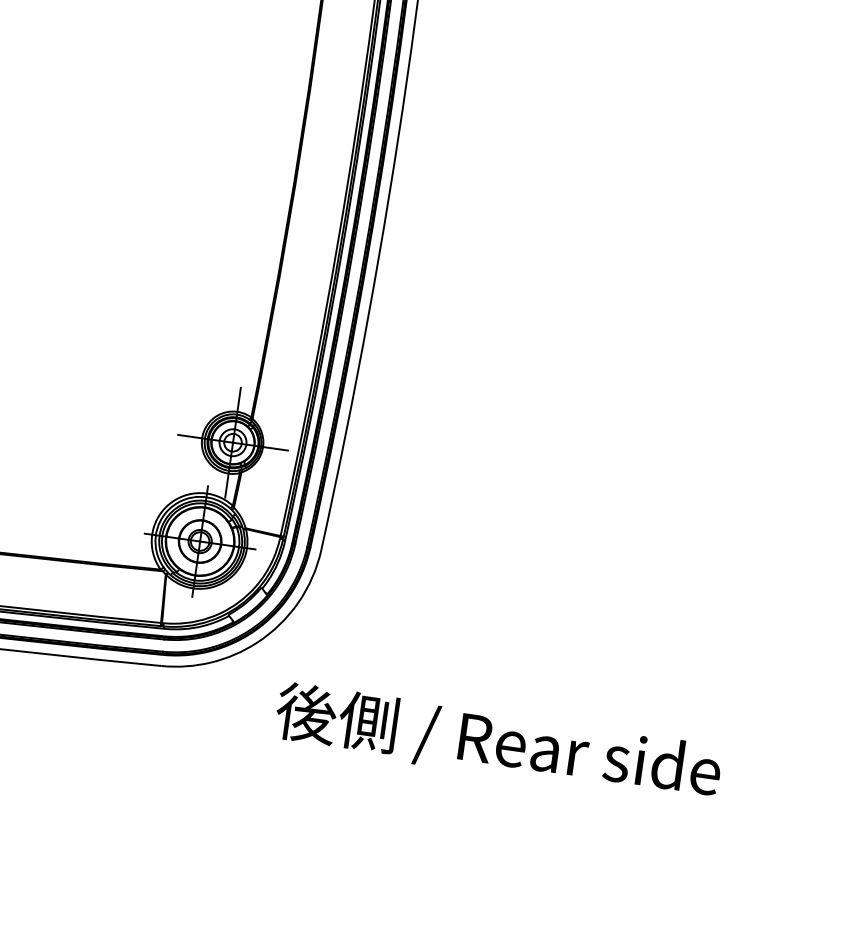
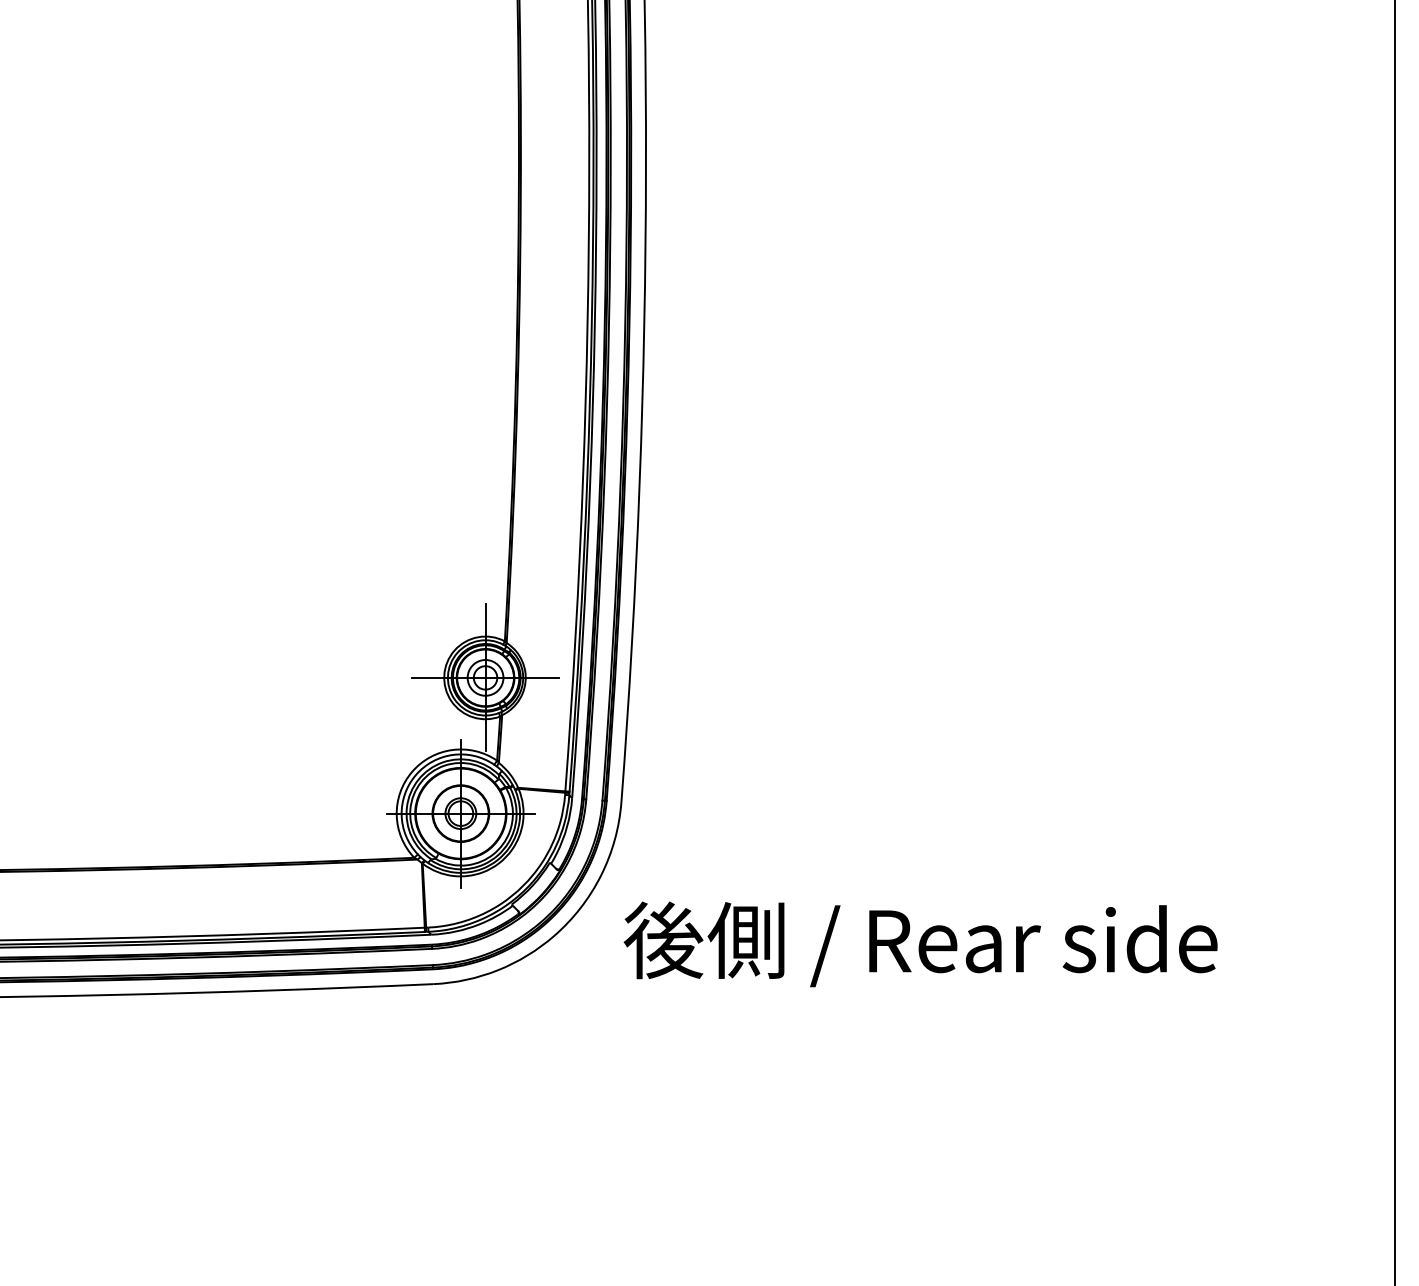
text: (498, 743) -> (920, 944), moved

